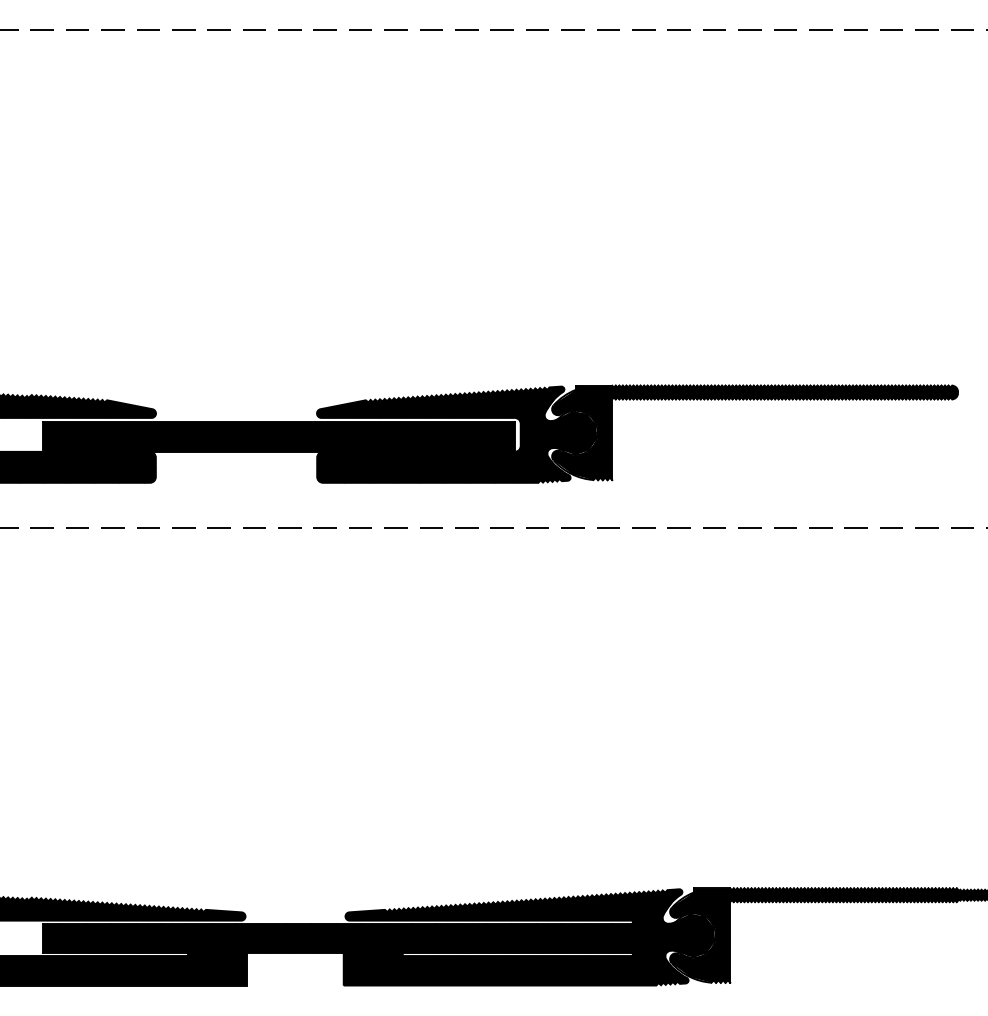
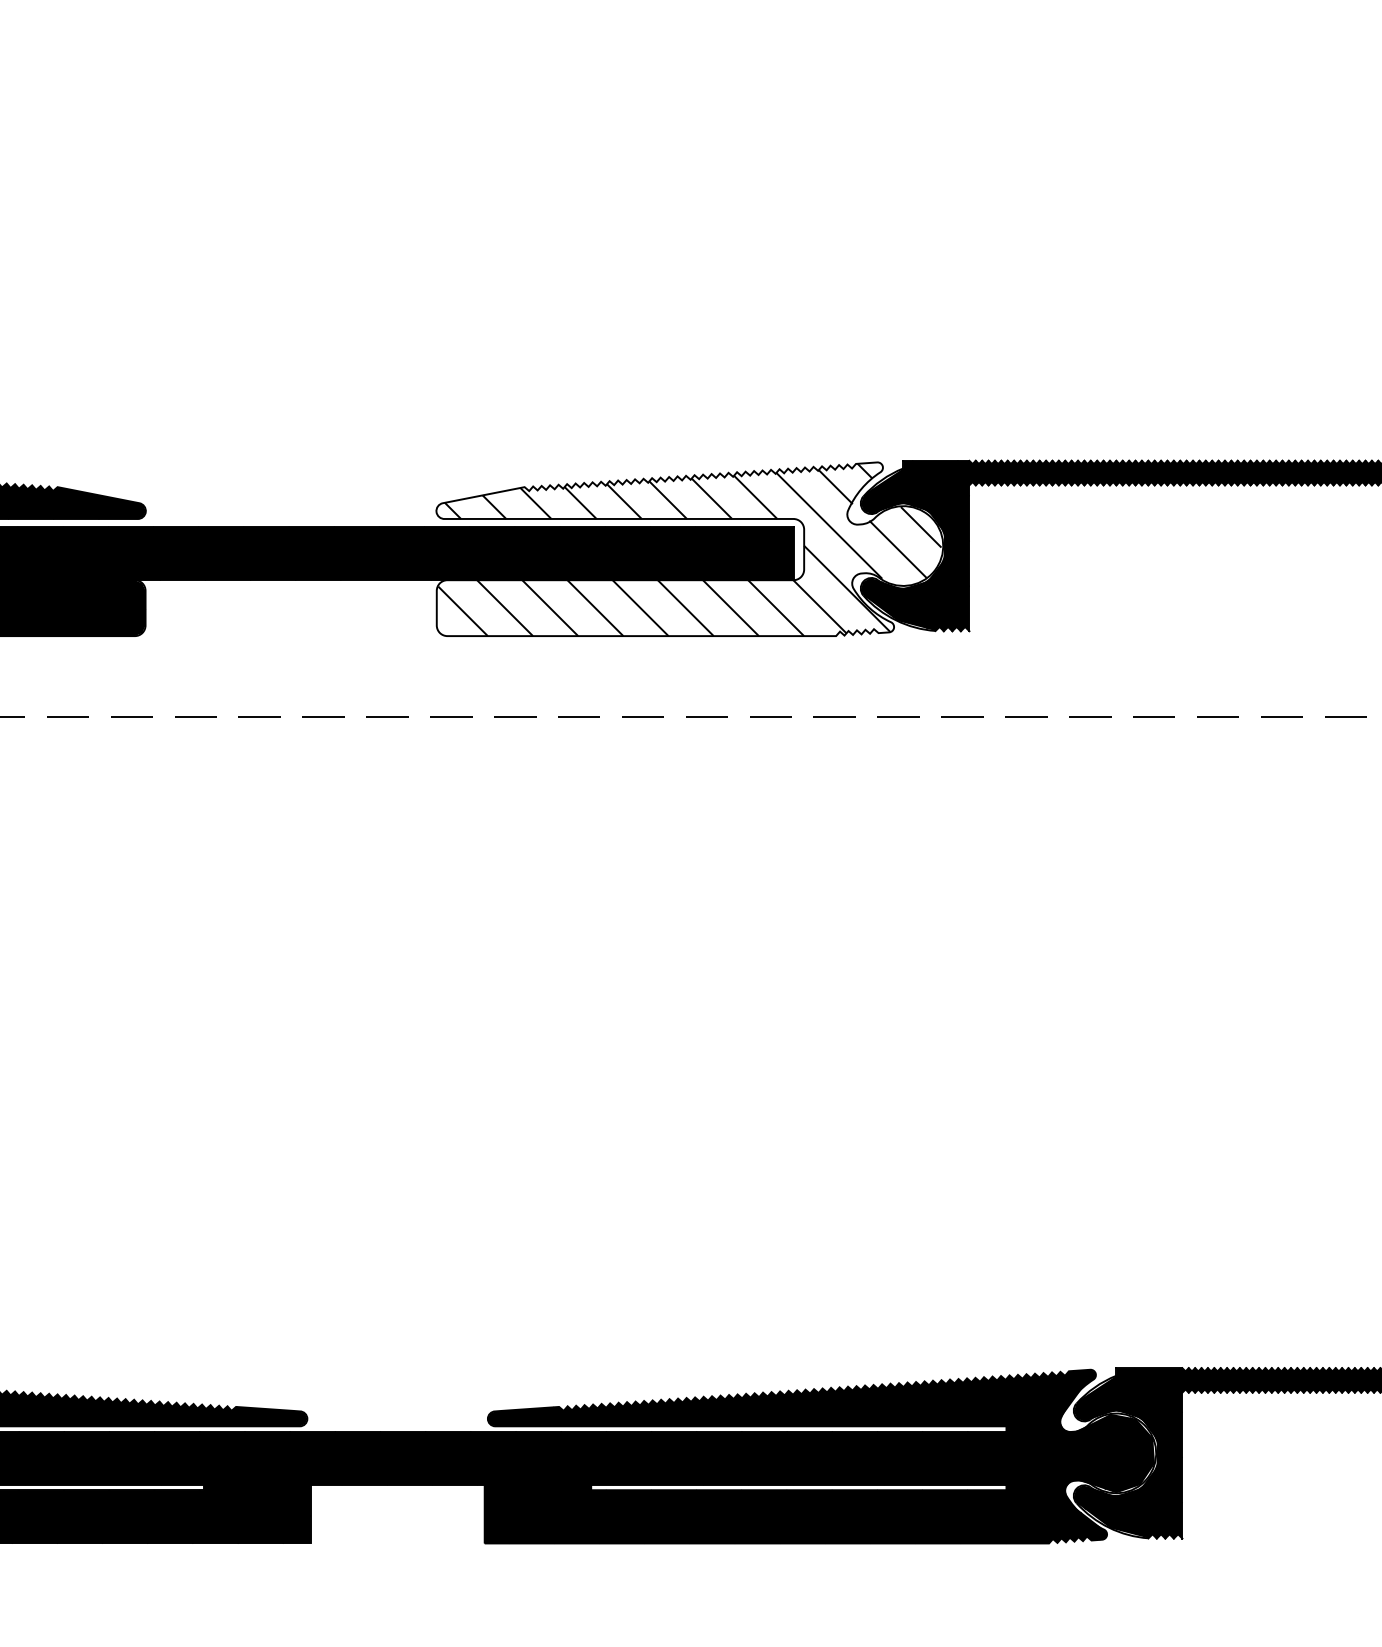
fill: (457, 434) -> (690, 548), removed

